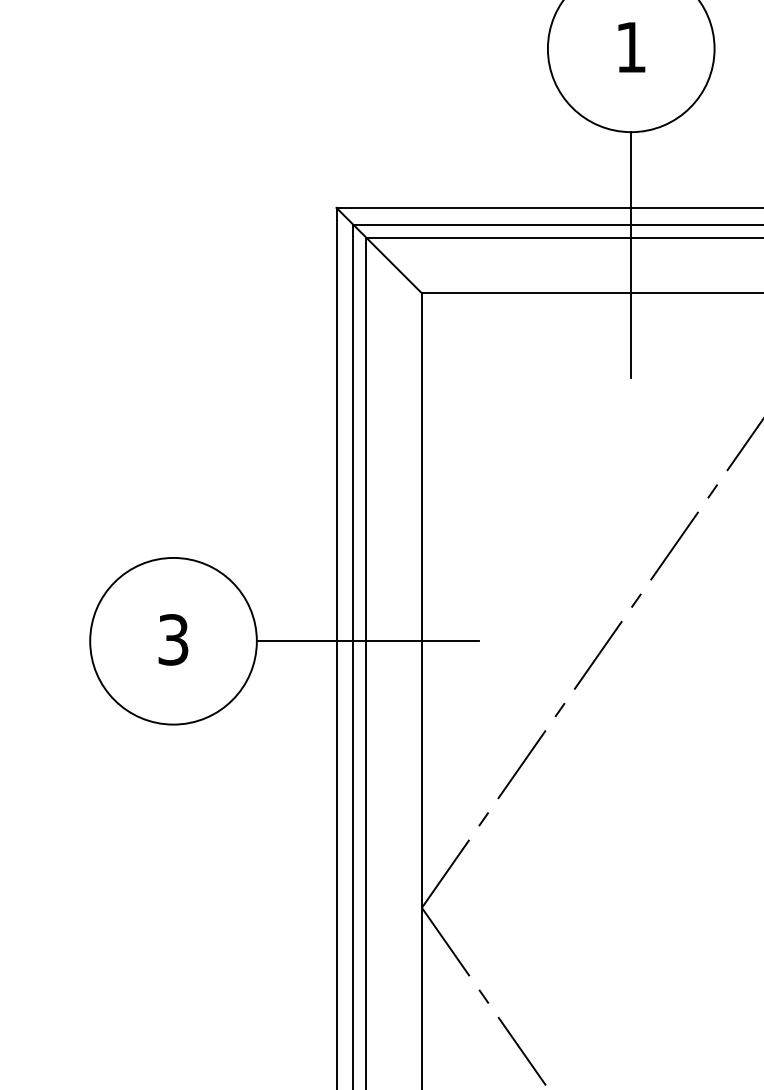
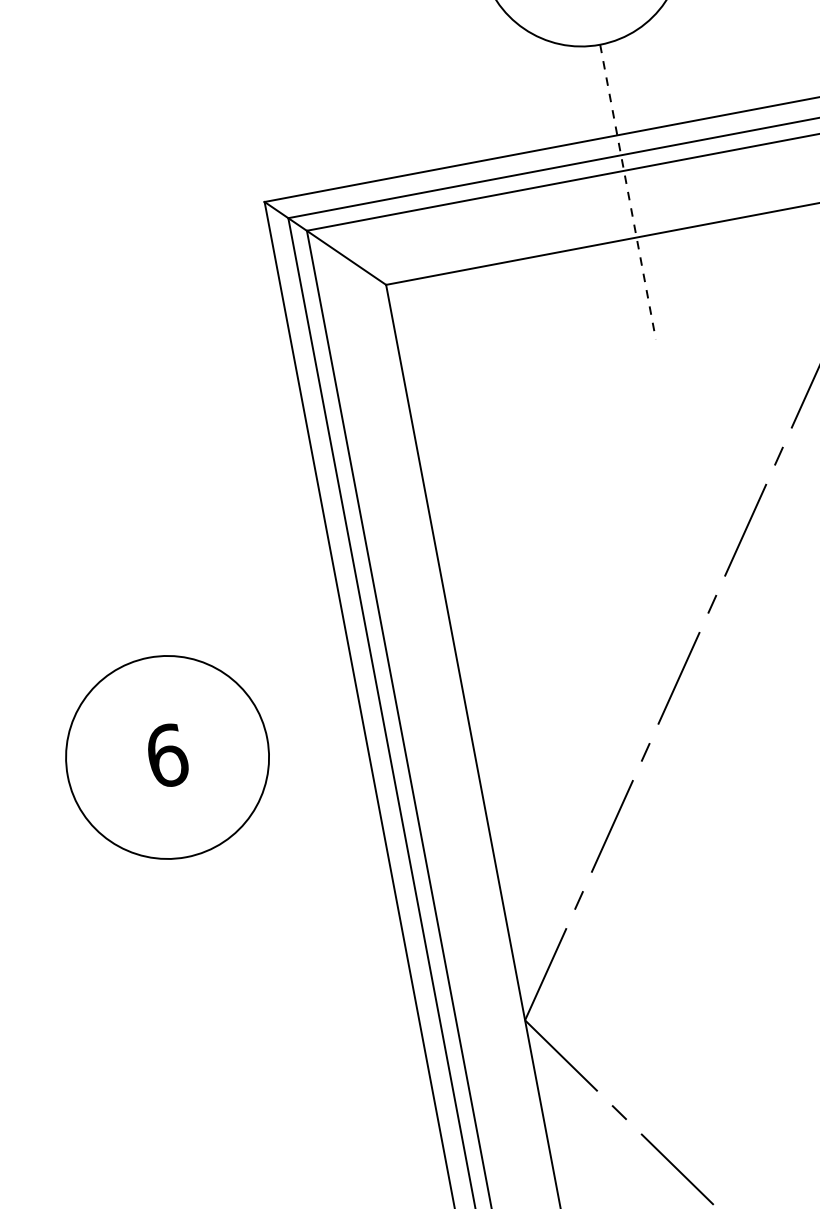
line: (631, 255) -> (628, 192), solid -> dashed
text: (173, 639) -> (167, 755), 3 -> 6
line: (367, 641) -> (399, 713), removed

